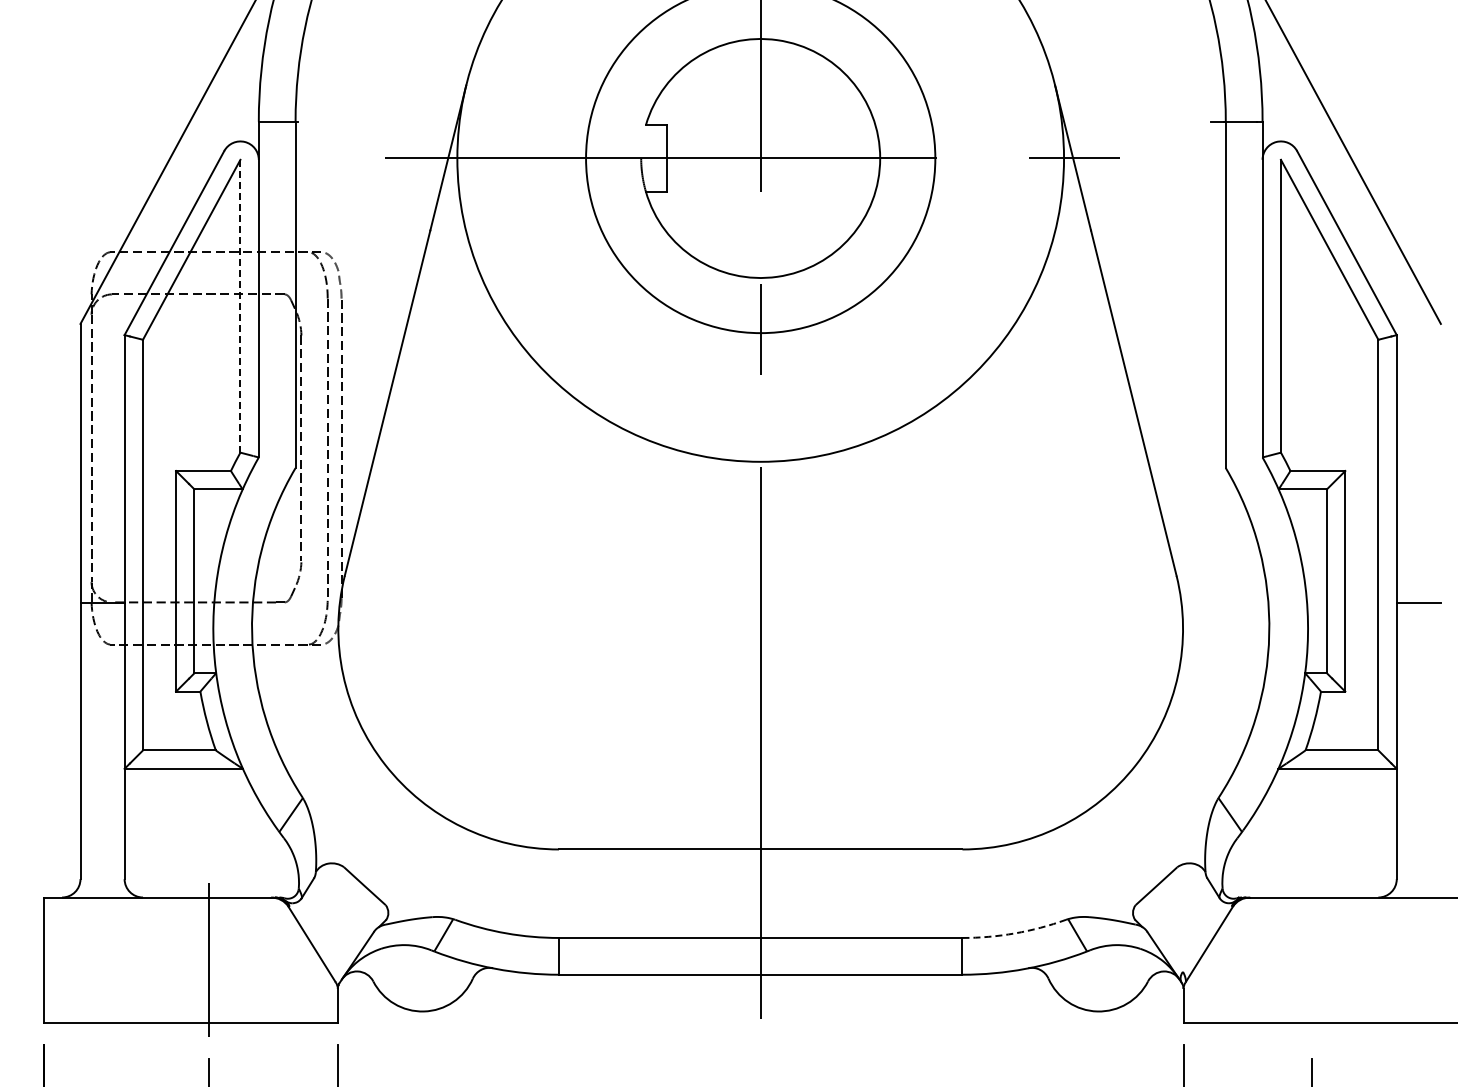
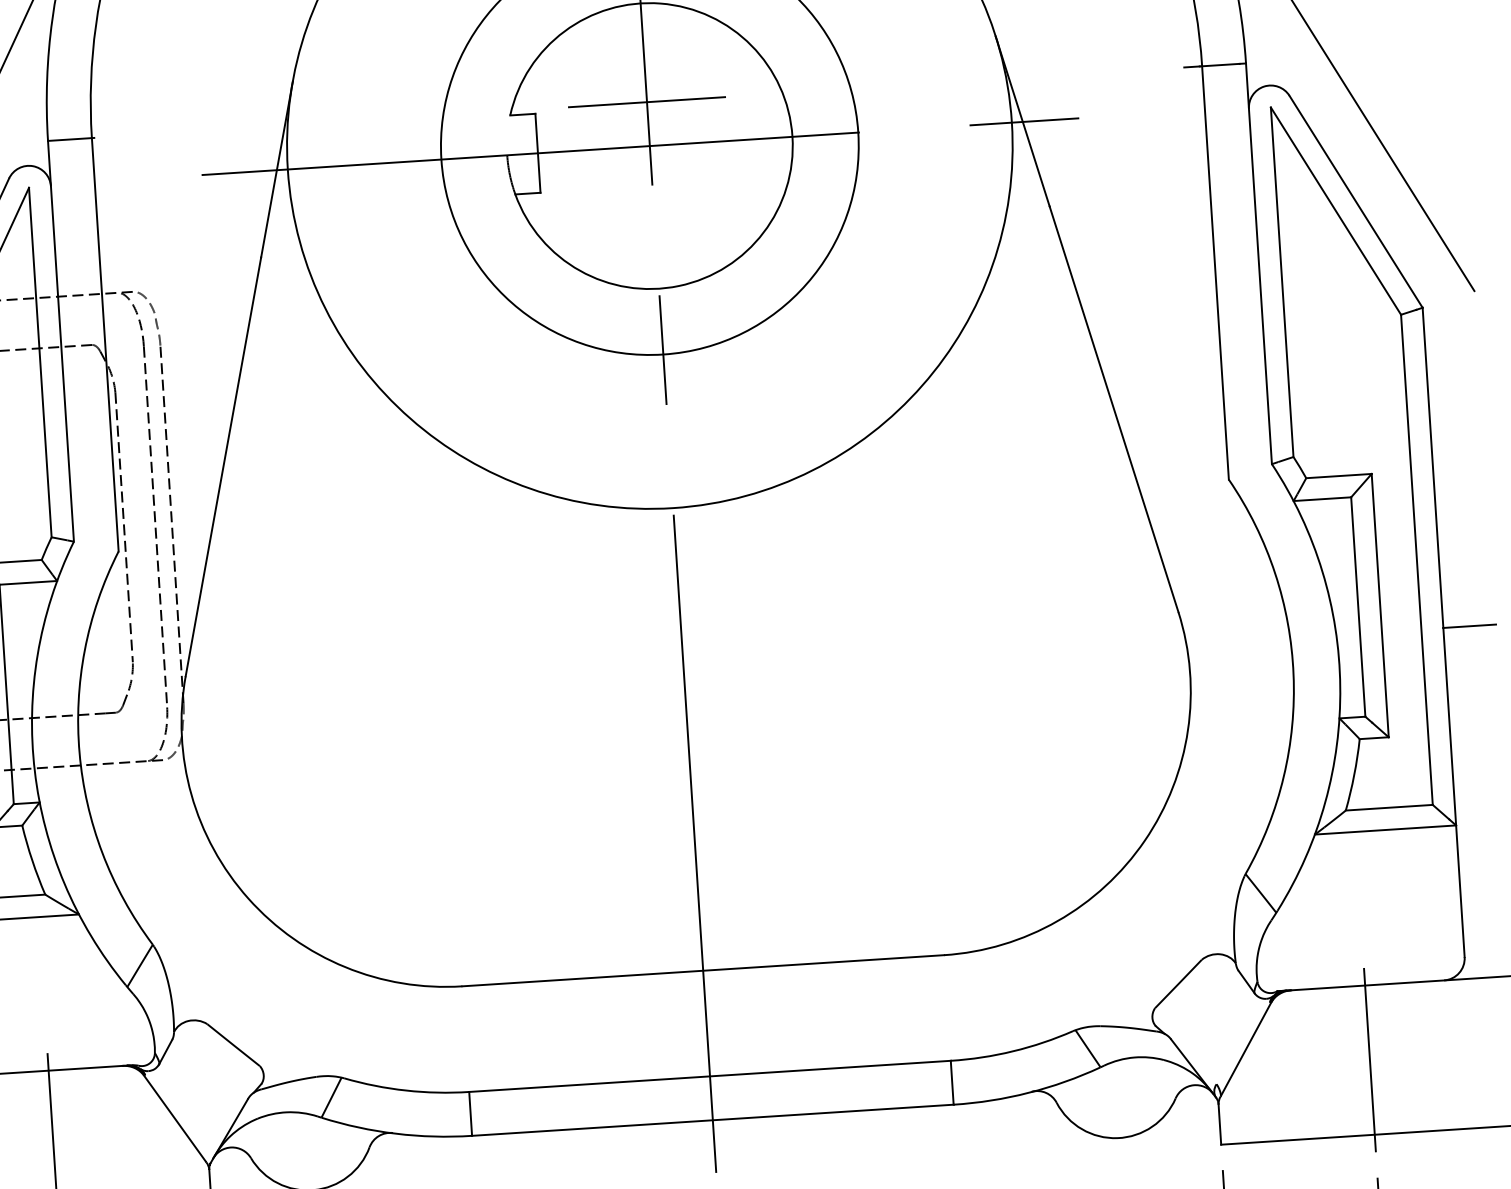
line: (760, 121) -> (646, 101), added
line: (240, 306) -> (40, 362), dashed -> solid
arc: (1015, 933) -> (1013, 1051), dashed -> solid
line: (1312, 959) -> (1370, 1059), added

